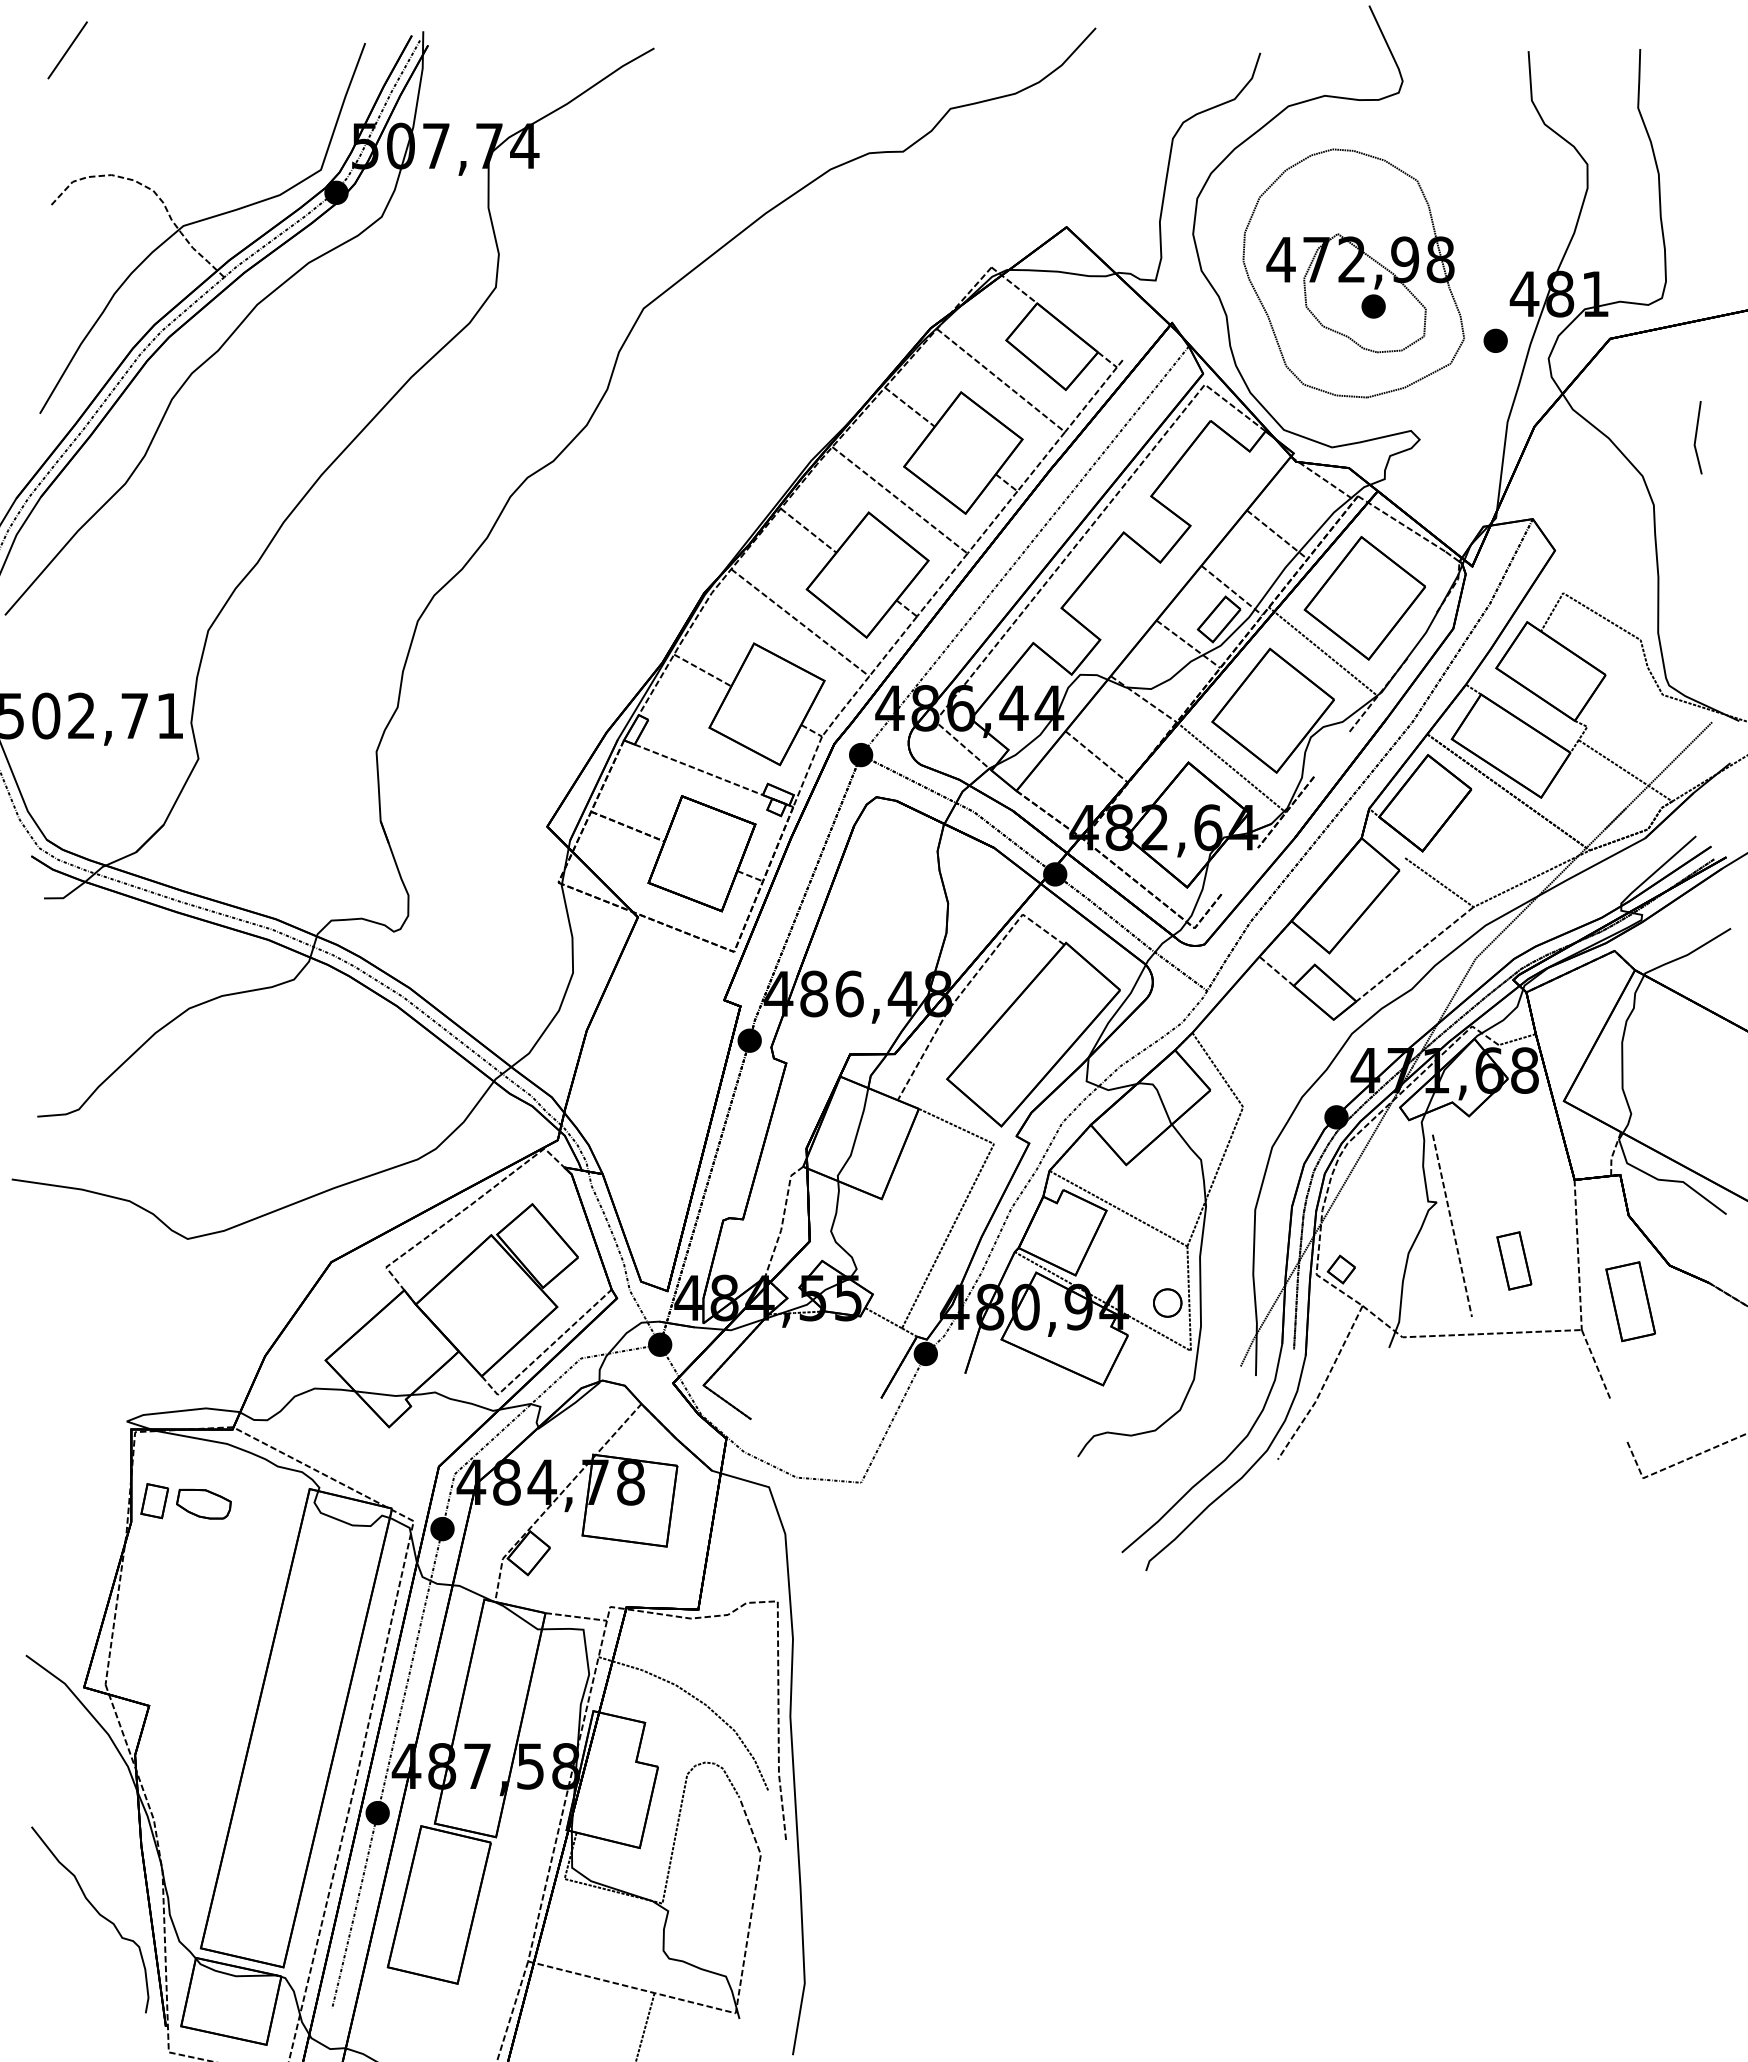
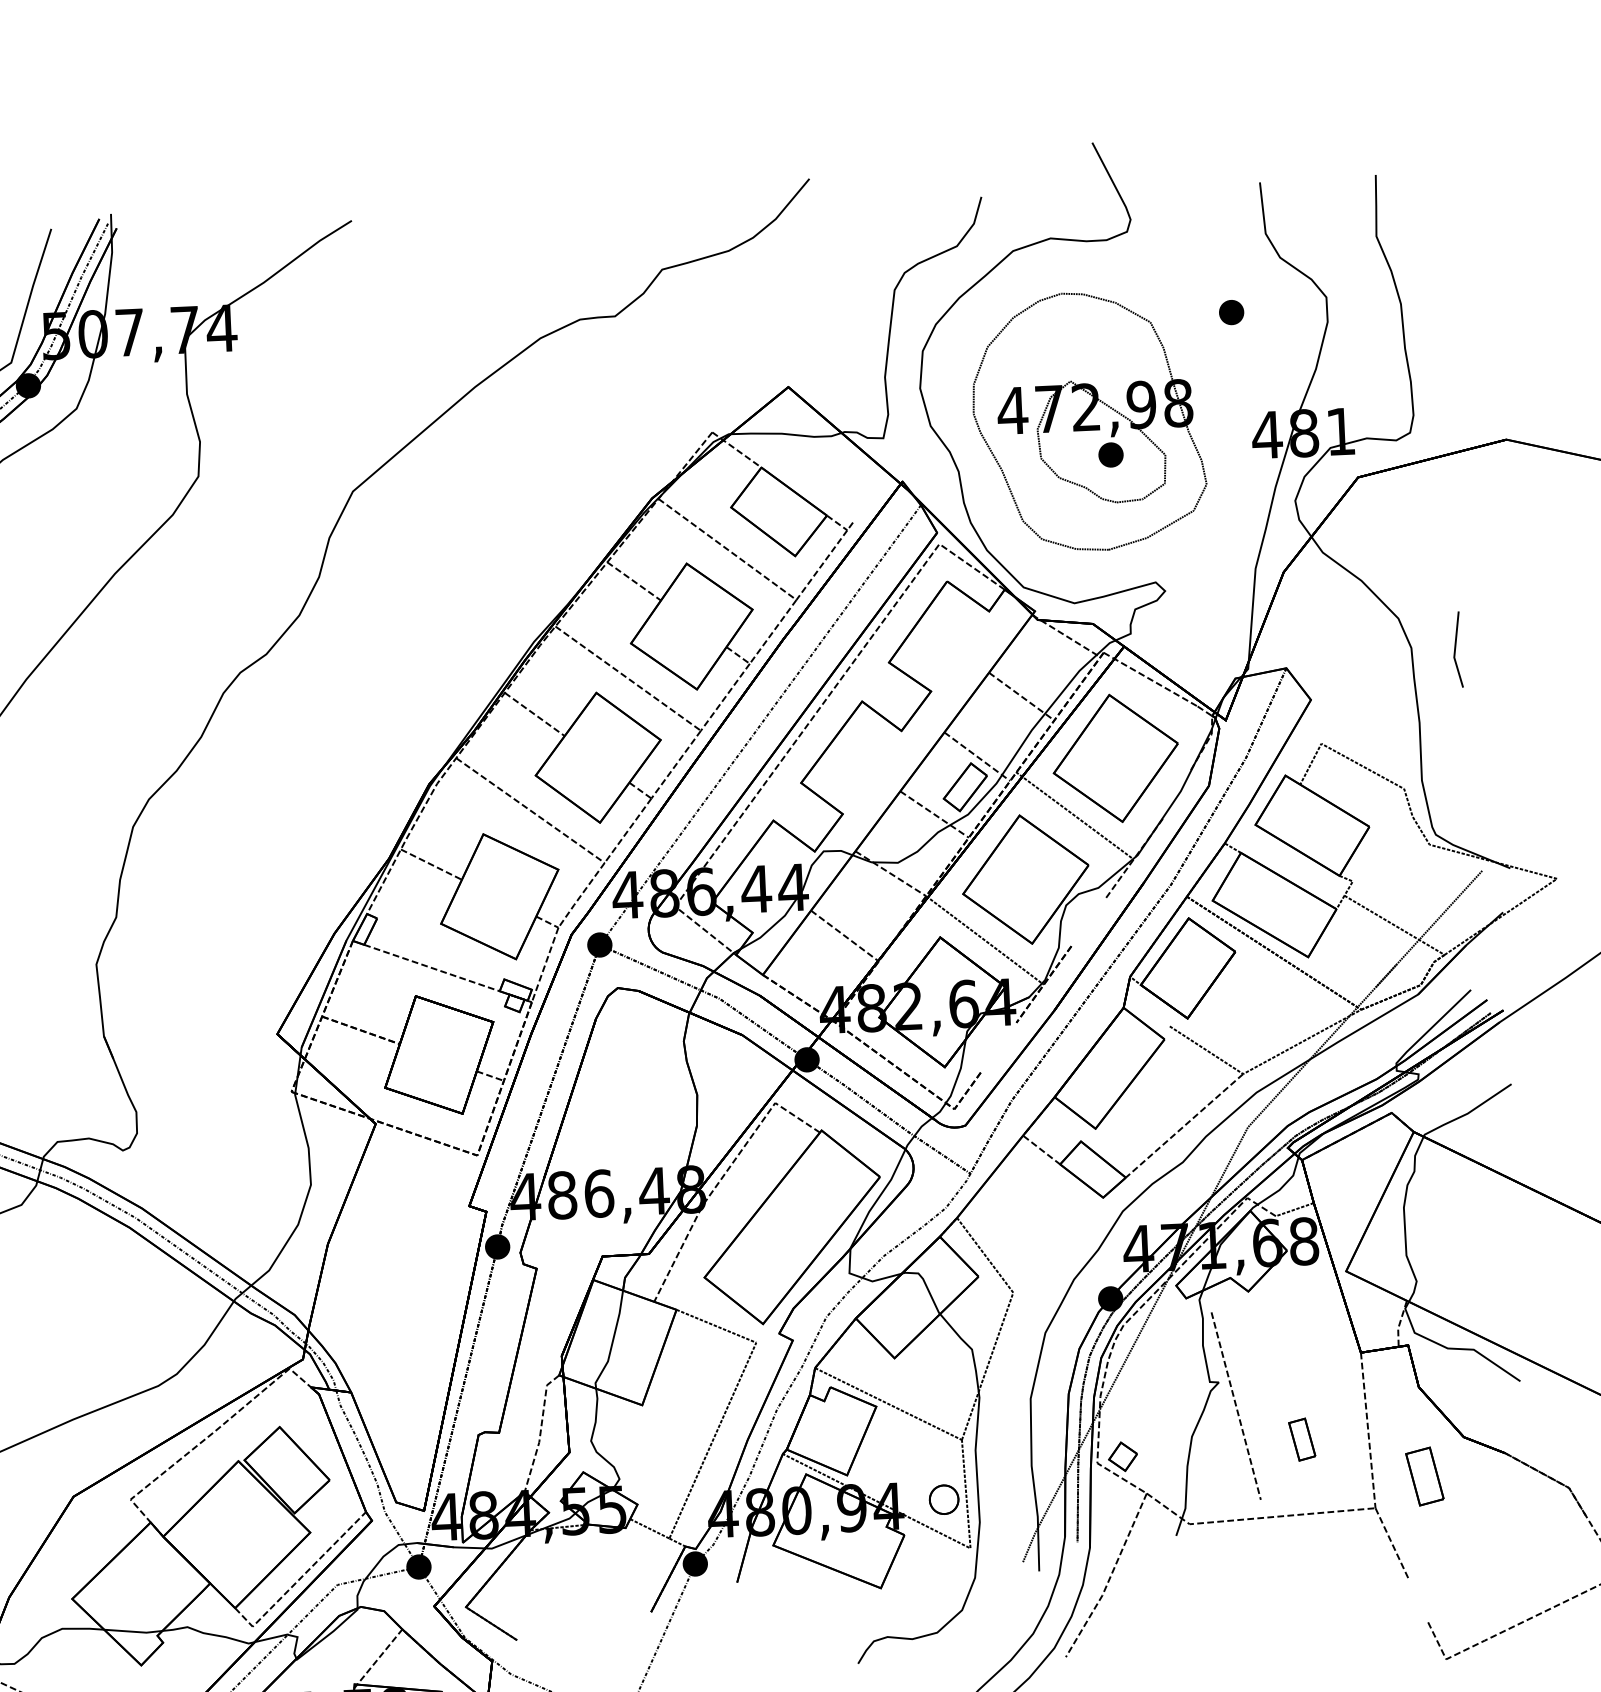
part: (1495, 340) -> (1231, 312), moved
line: (1696, 437) -> (1455, 649), moved
part: (1514, 1260) -> (1302, 1439), size x0.7
part: (1630, 1301) -> (1424, 1476), size x0.7

